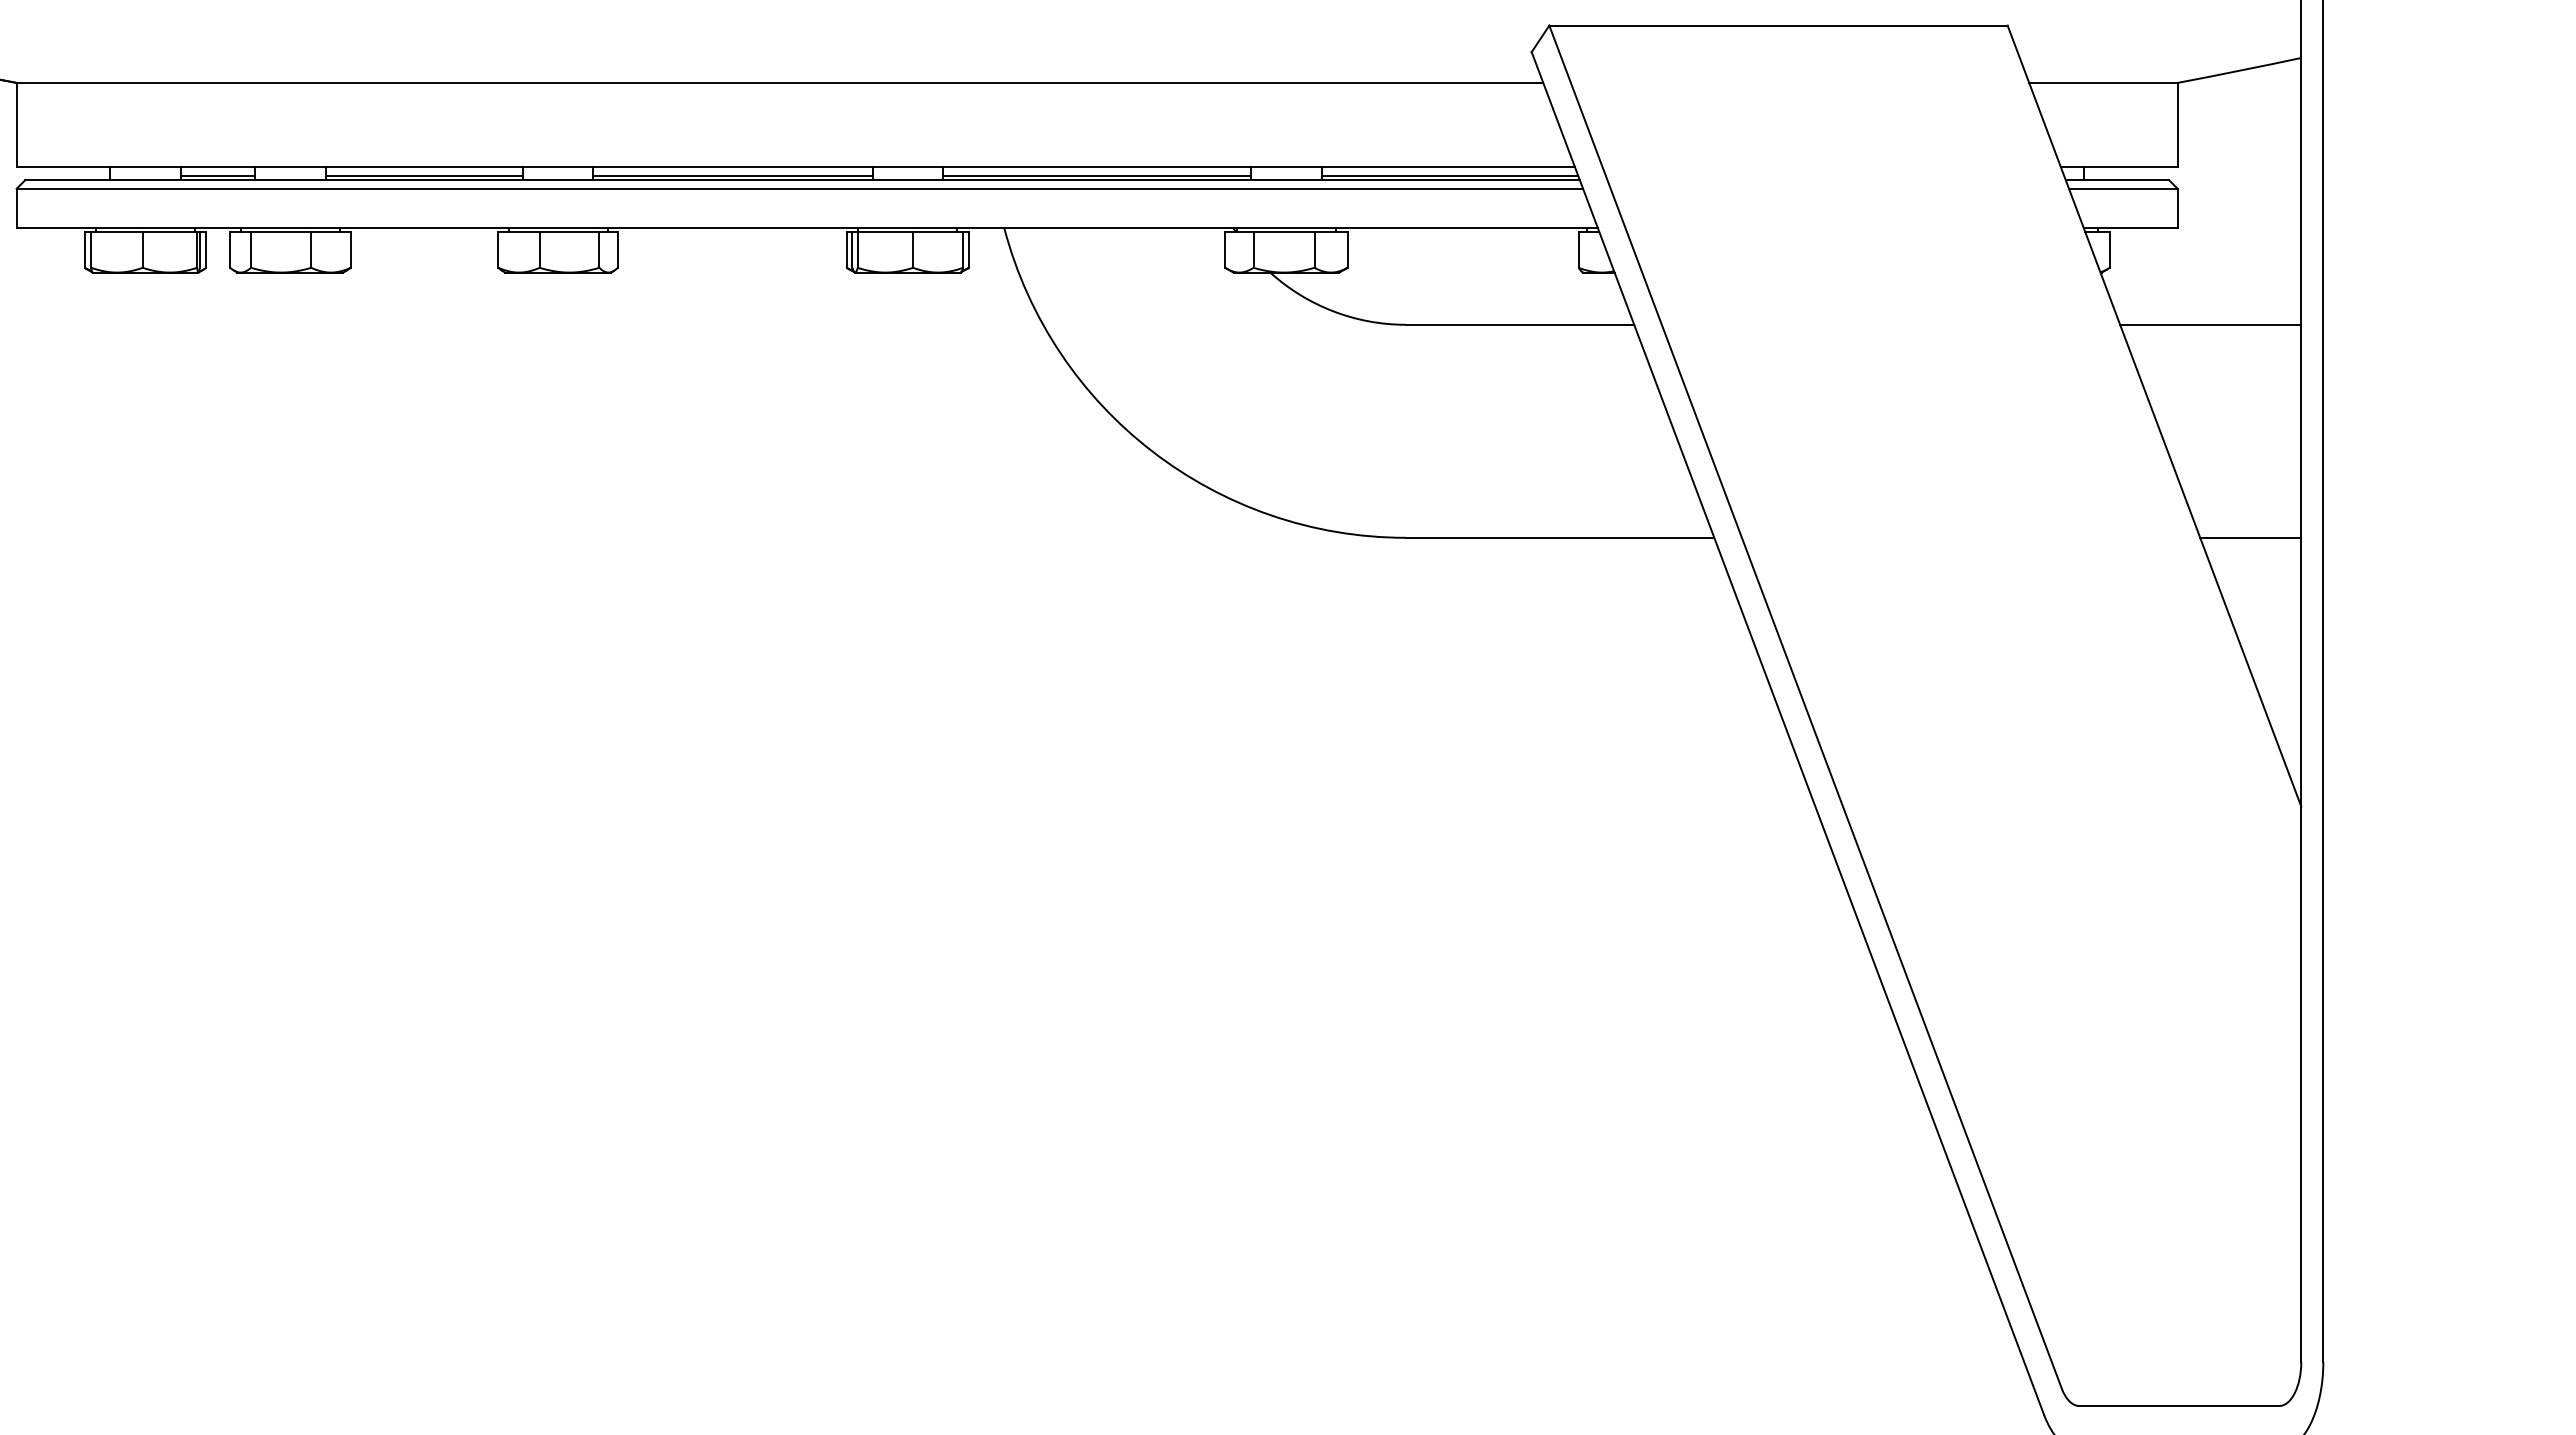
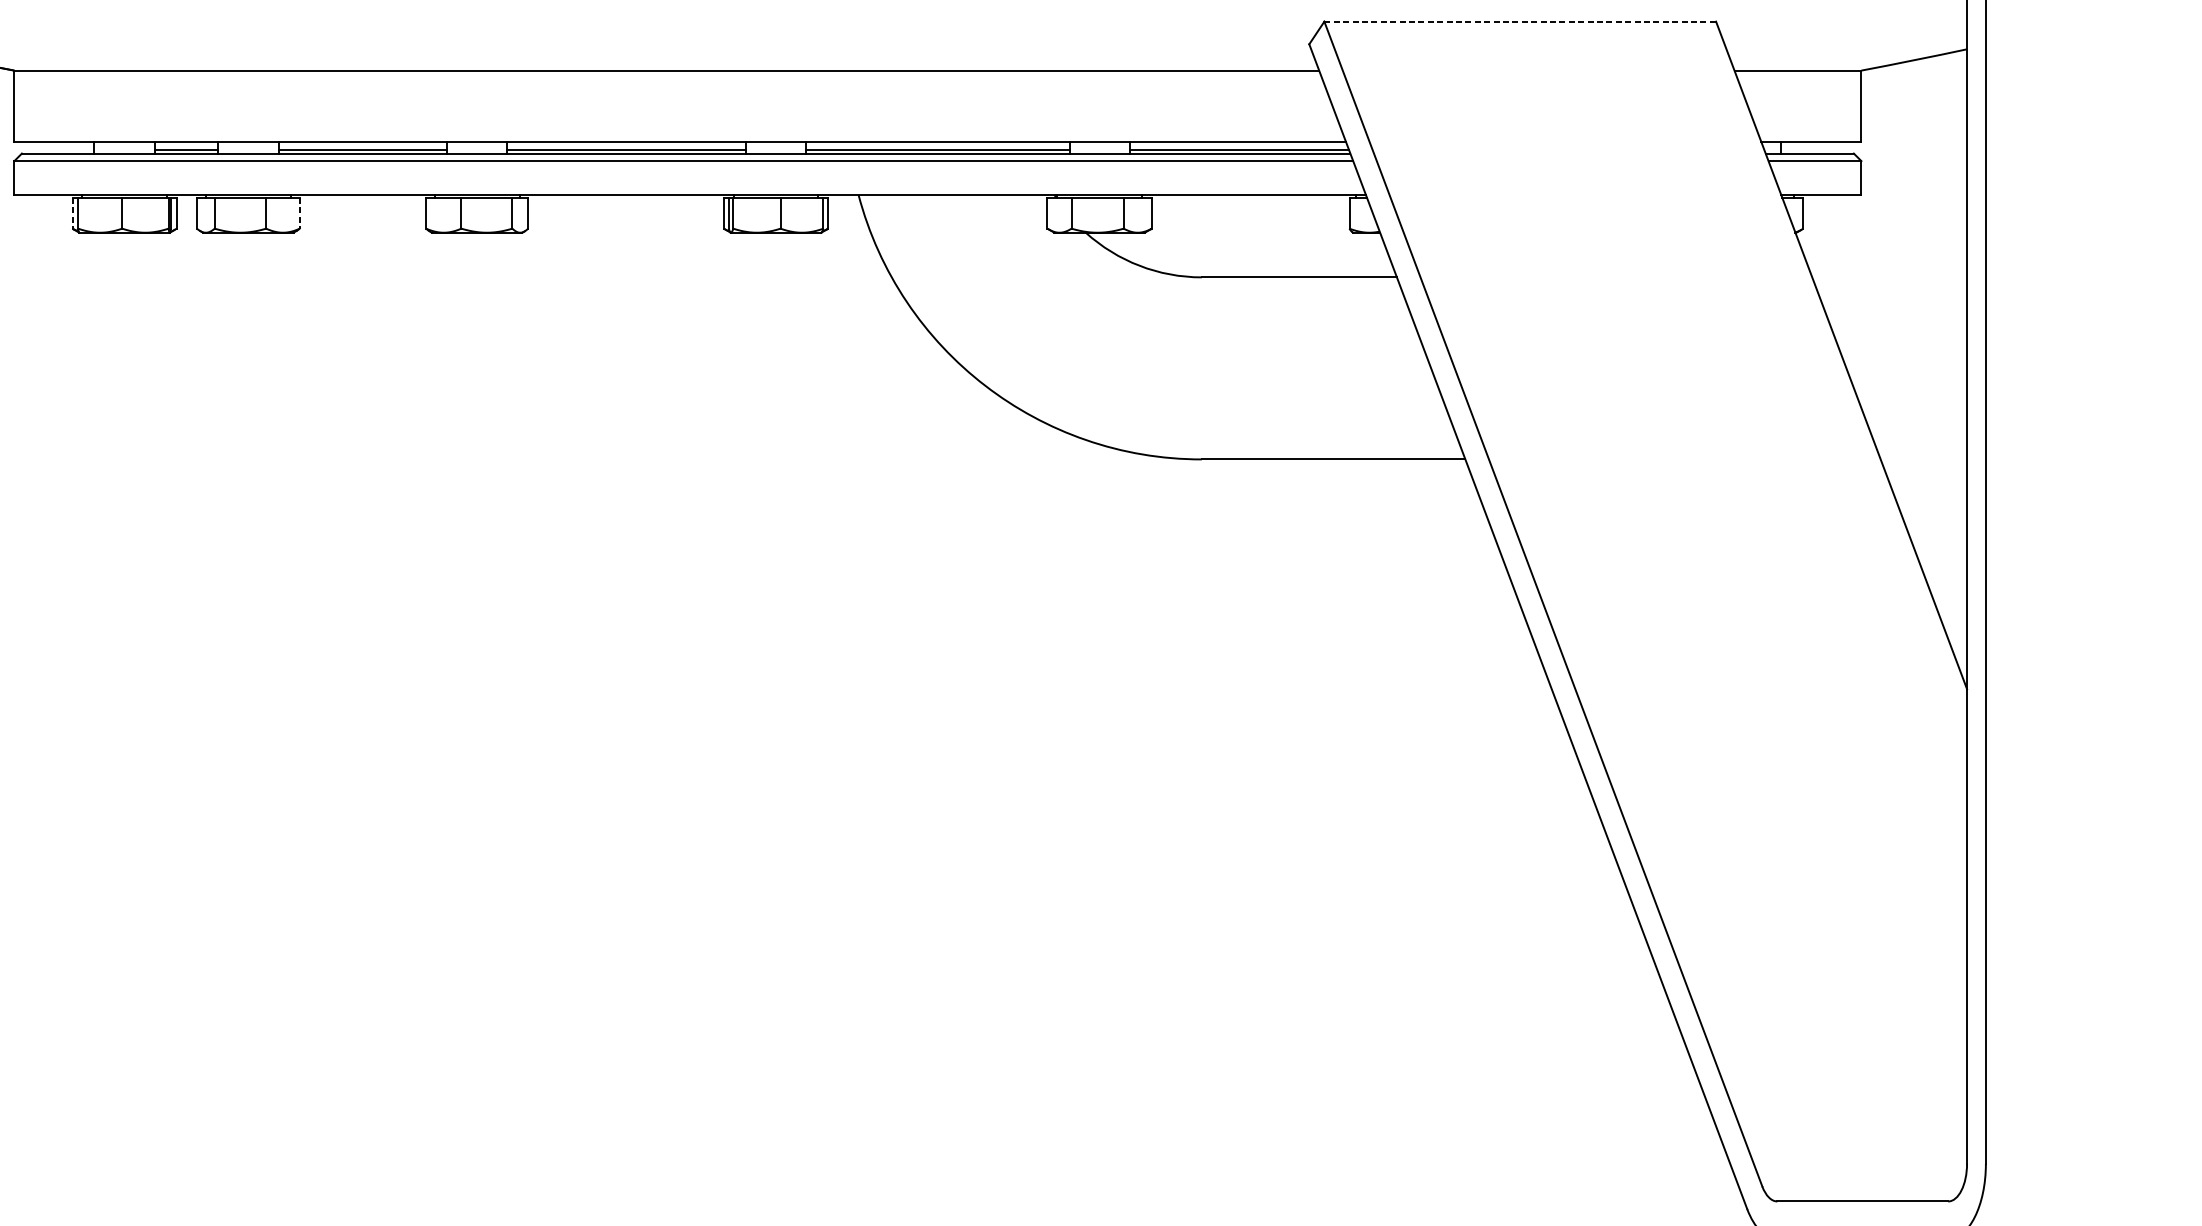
line: (1779, 25) -> (1521, 21), solid -> dashed
line: (84, 249) -> (72, 213), solid -> dashed
line: (350, 249) -> (299, 213), solid -> dashed
line: (2210, 324) -> (1889, 277), removed
line: (2250, 537) -> (1923, 459), removed

